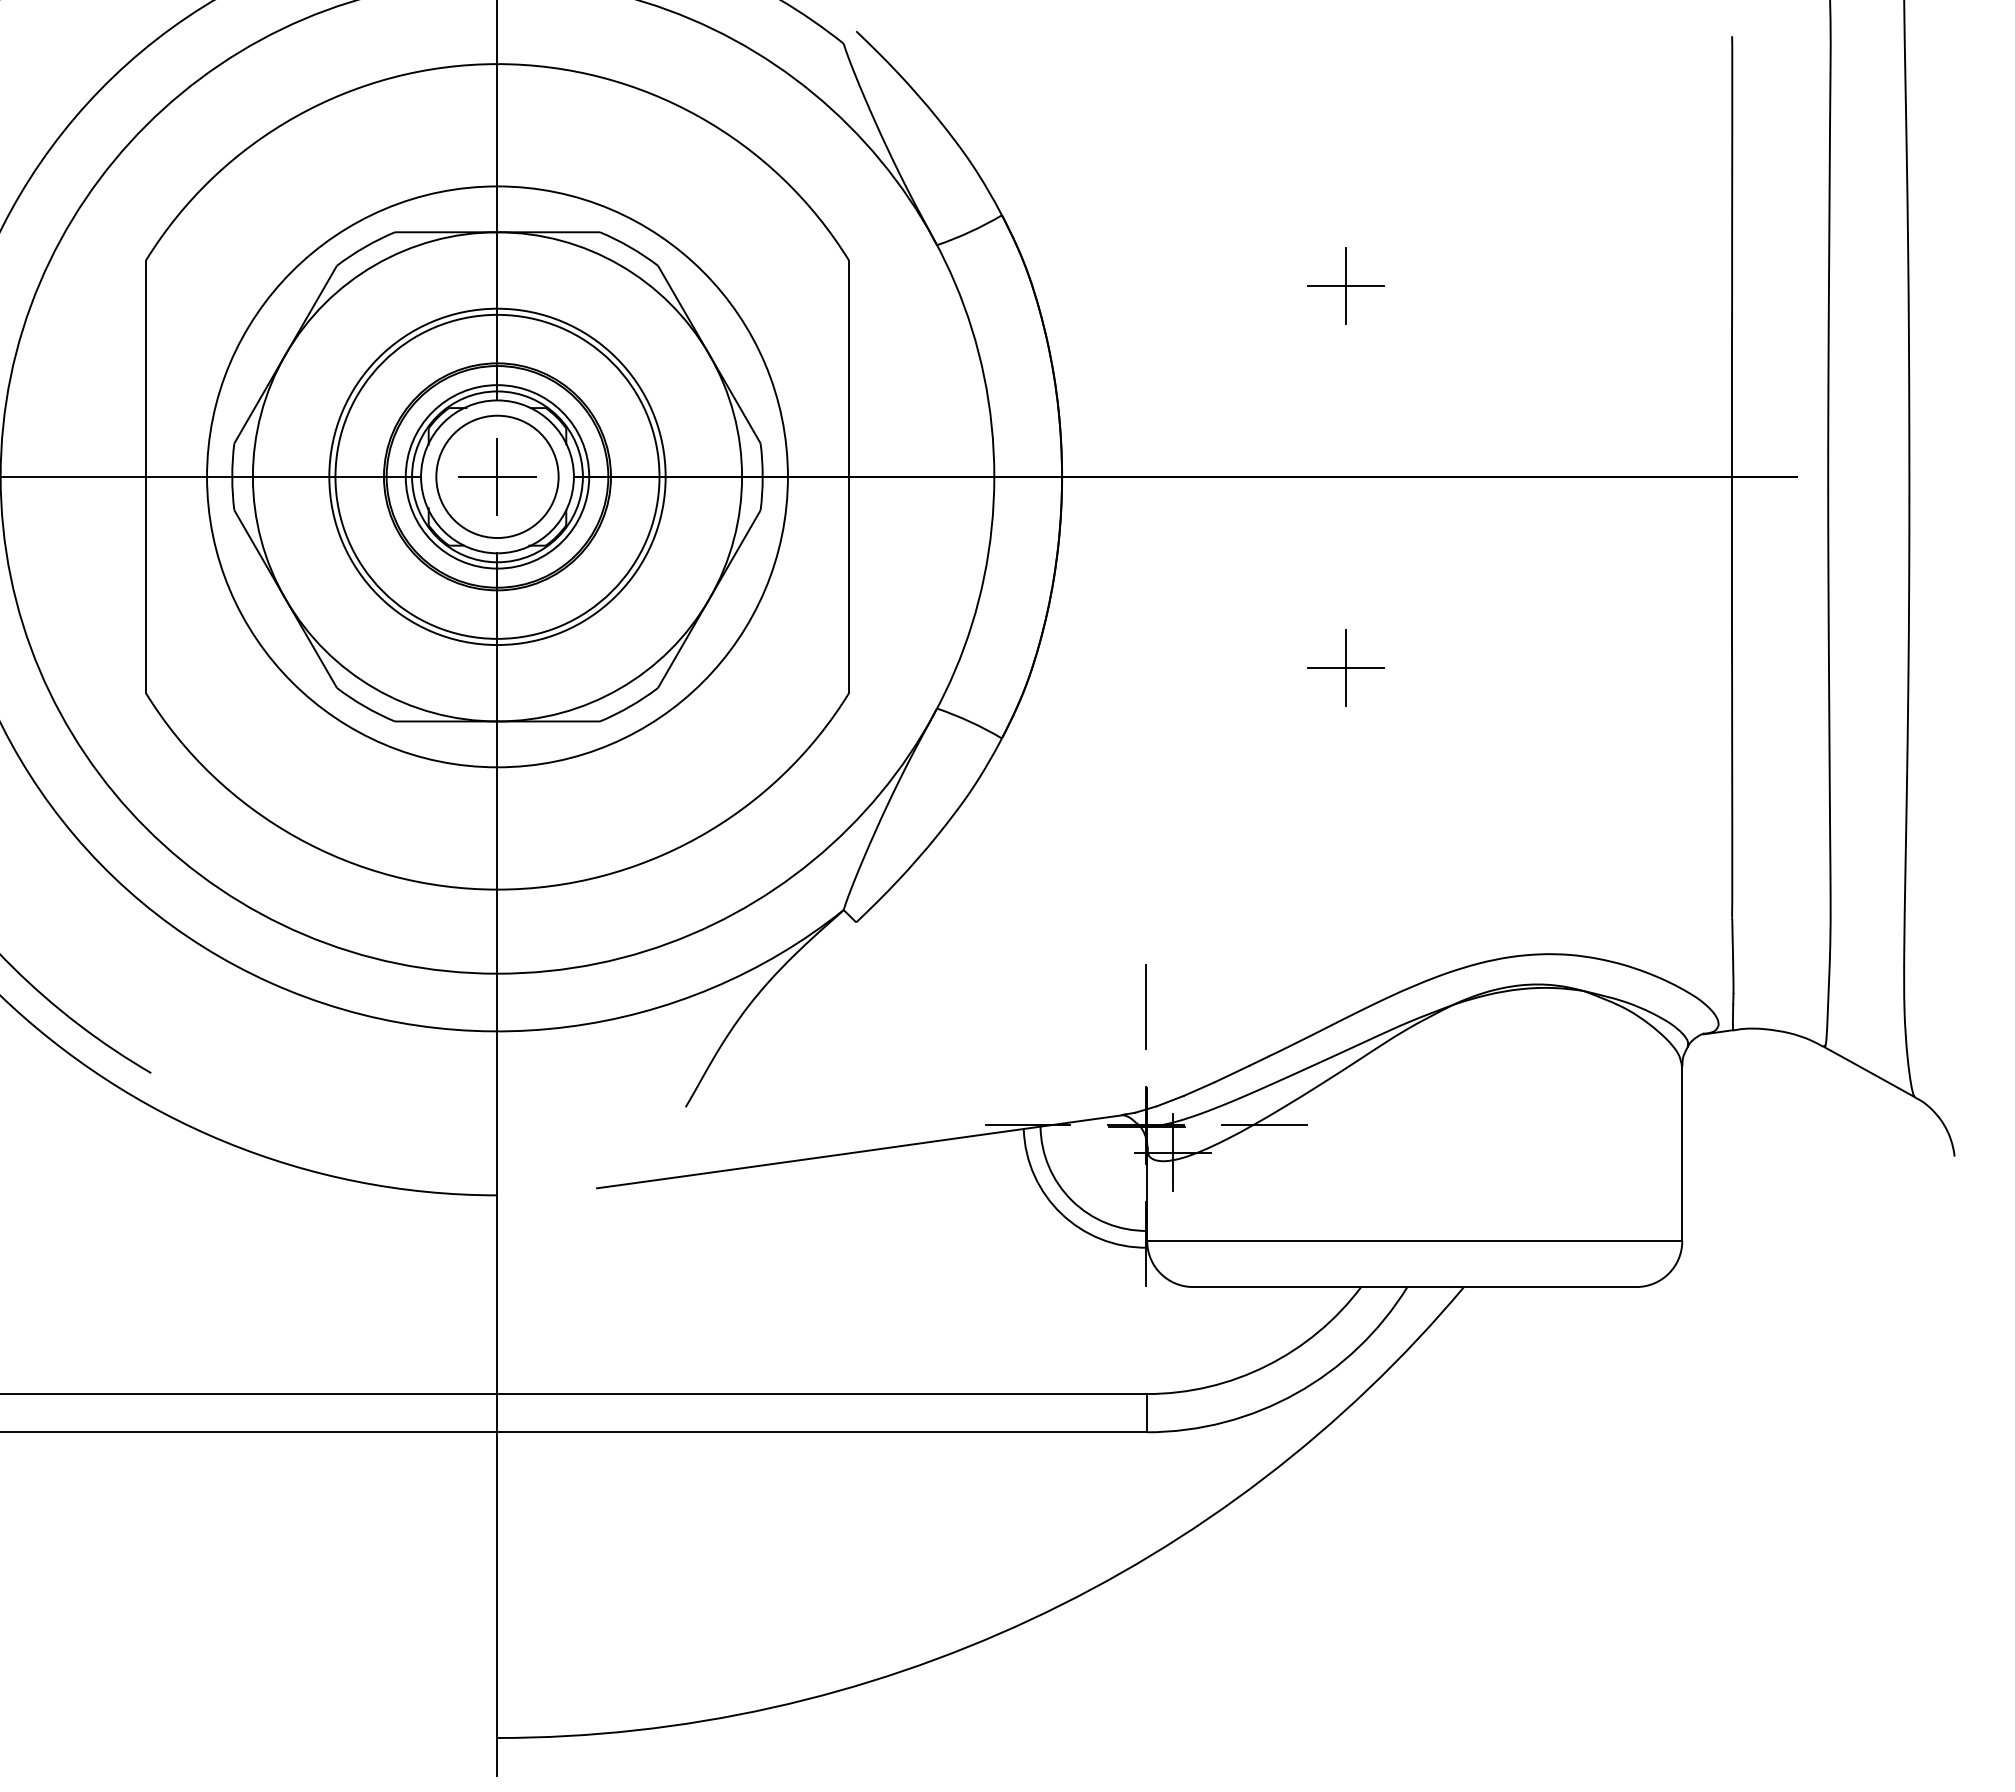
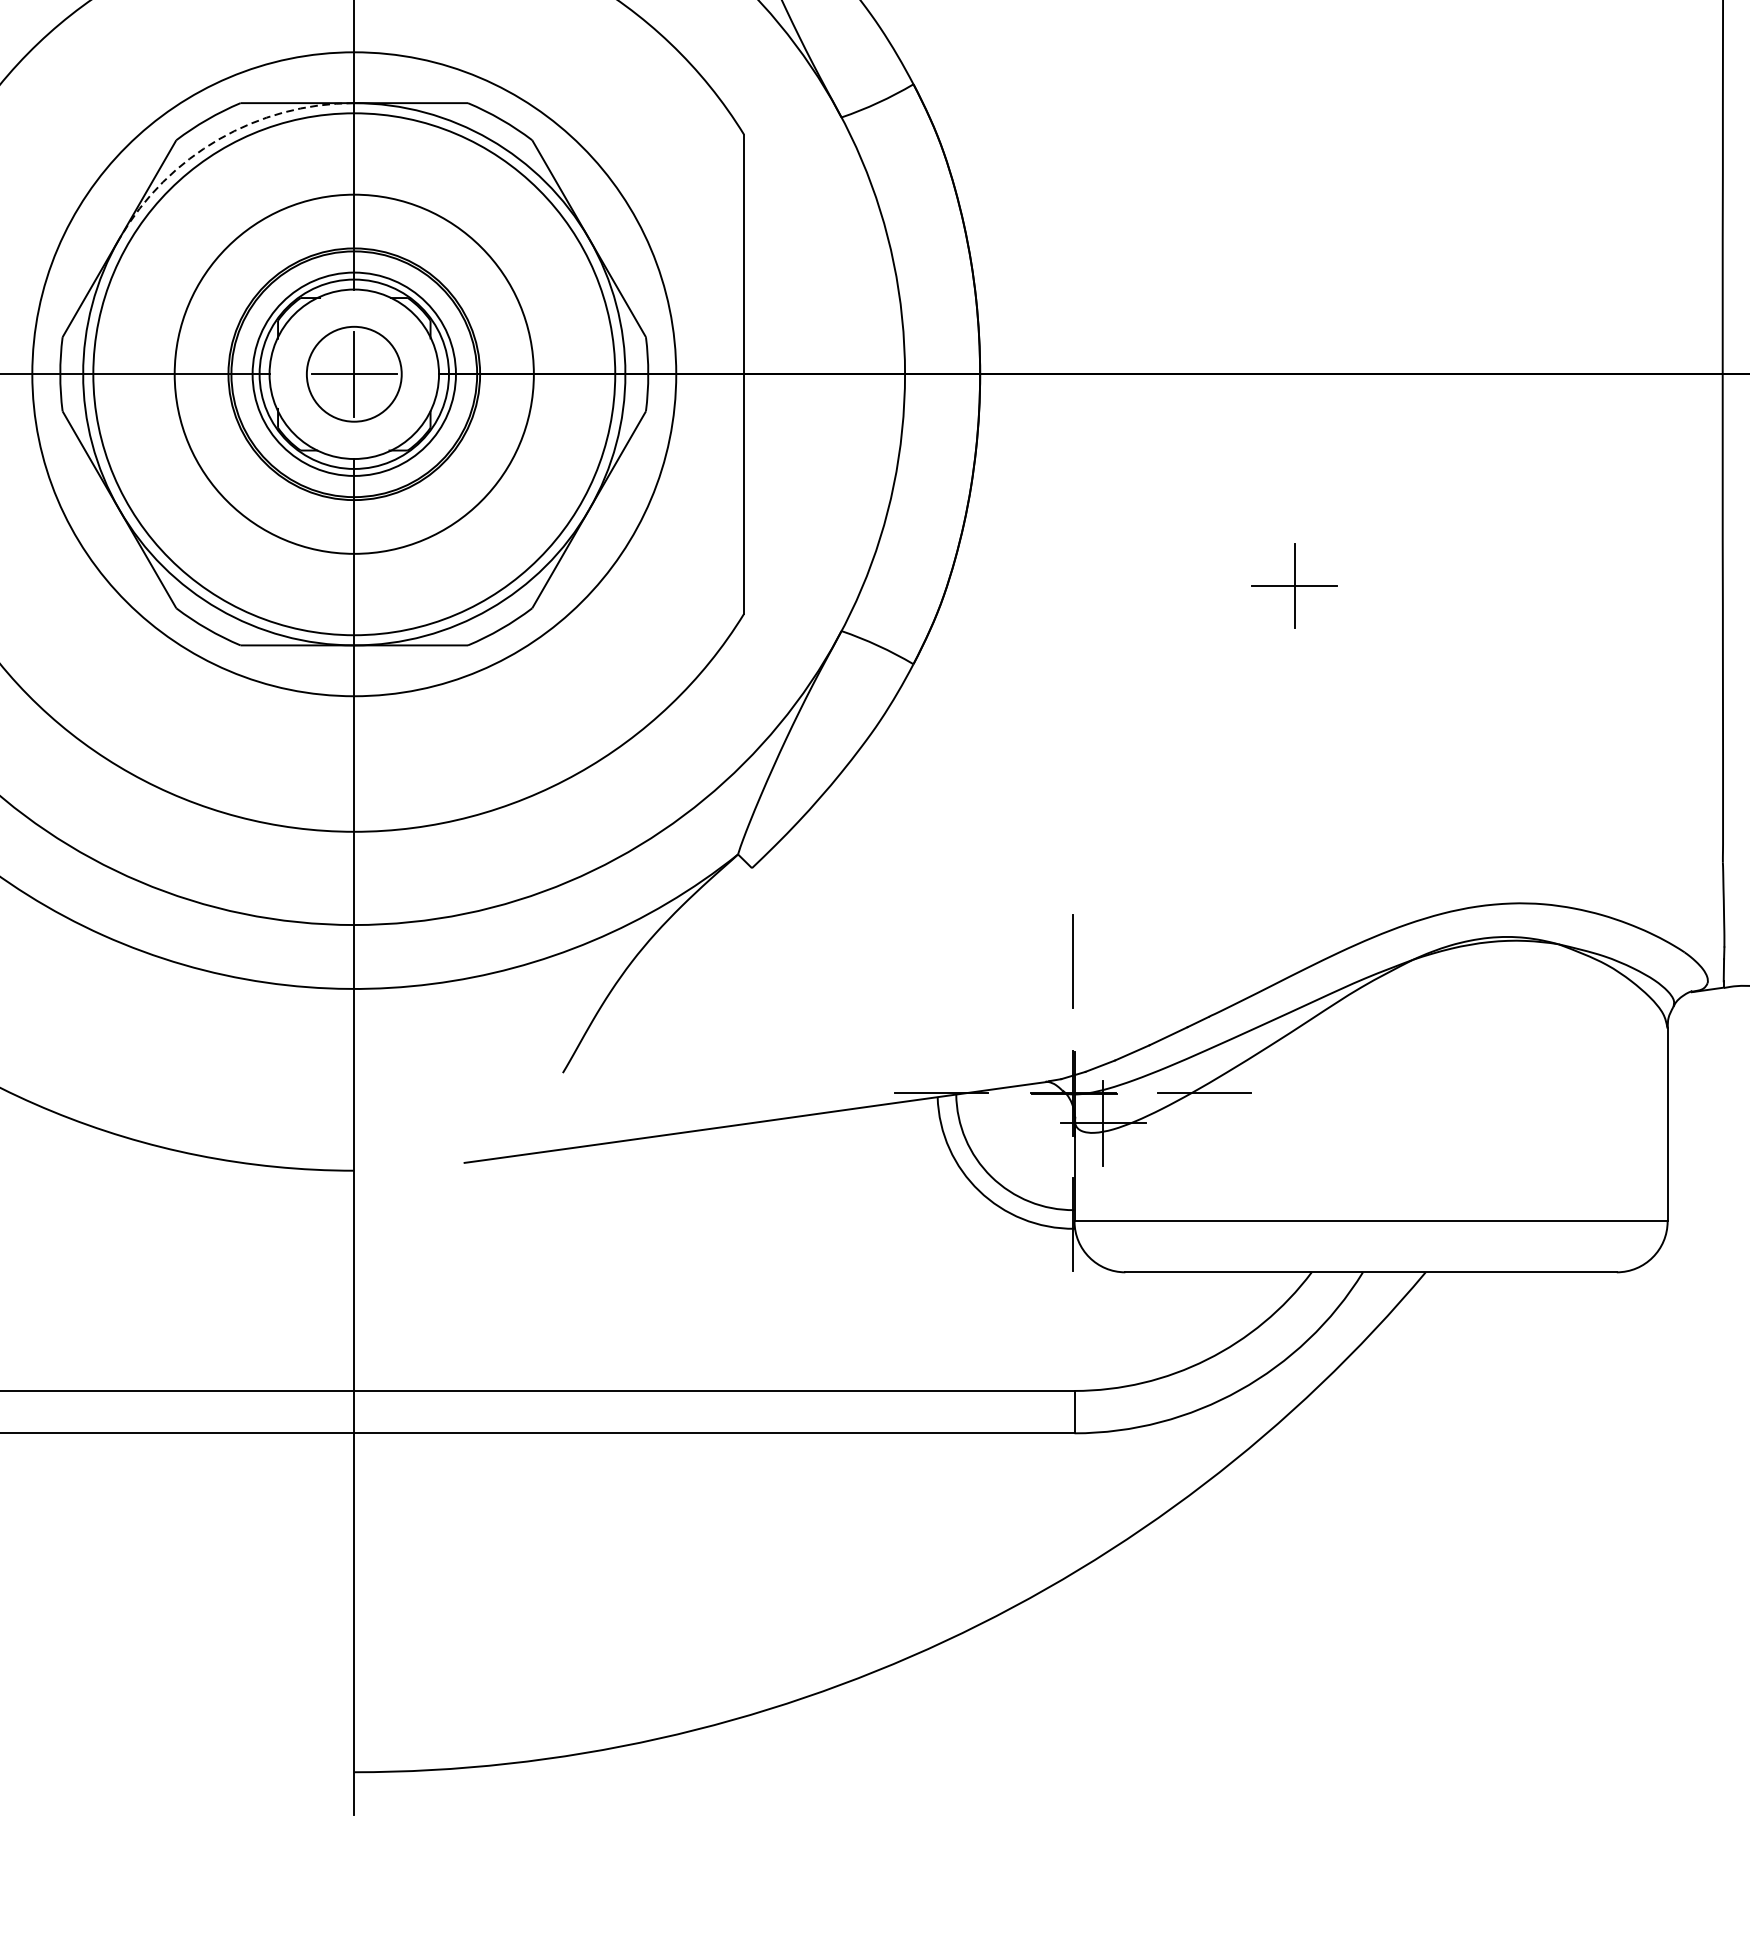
arc: (375, 265) -> (219, 139), solid -> dashed
part: (1345, 285) -> (1294, 162), removed
circle: (497, 476) -> (354, 373), size x0.7
circle: (497, 476) -> (354, 373), size x1.4

